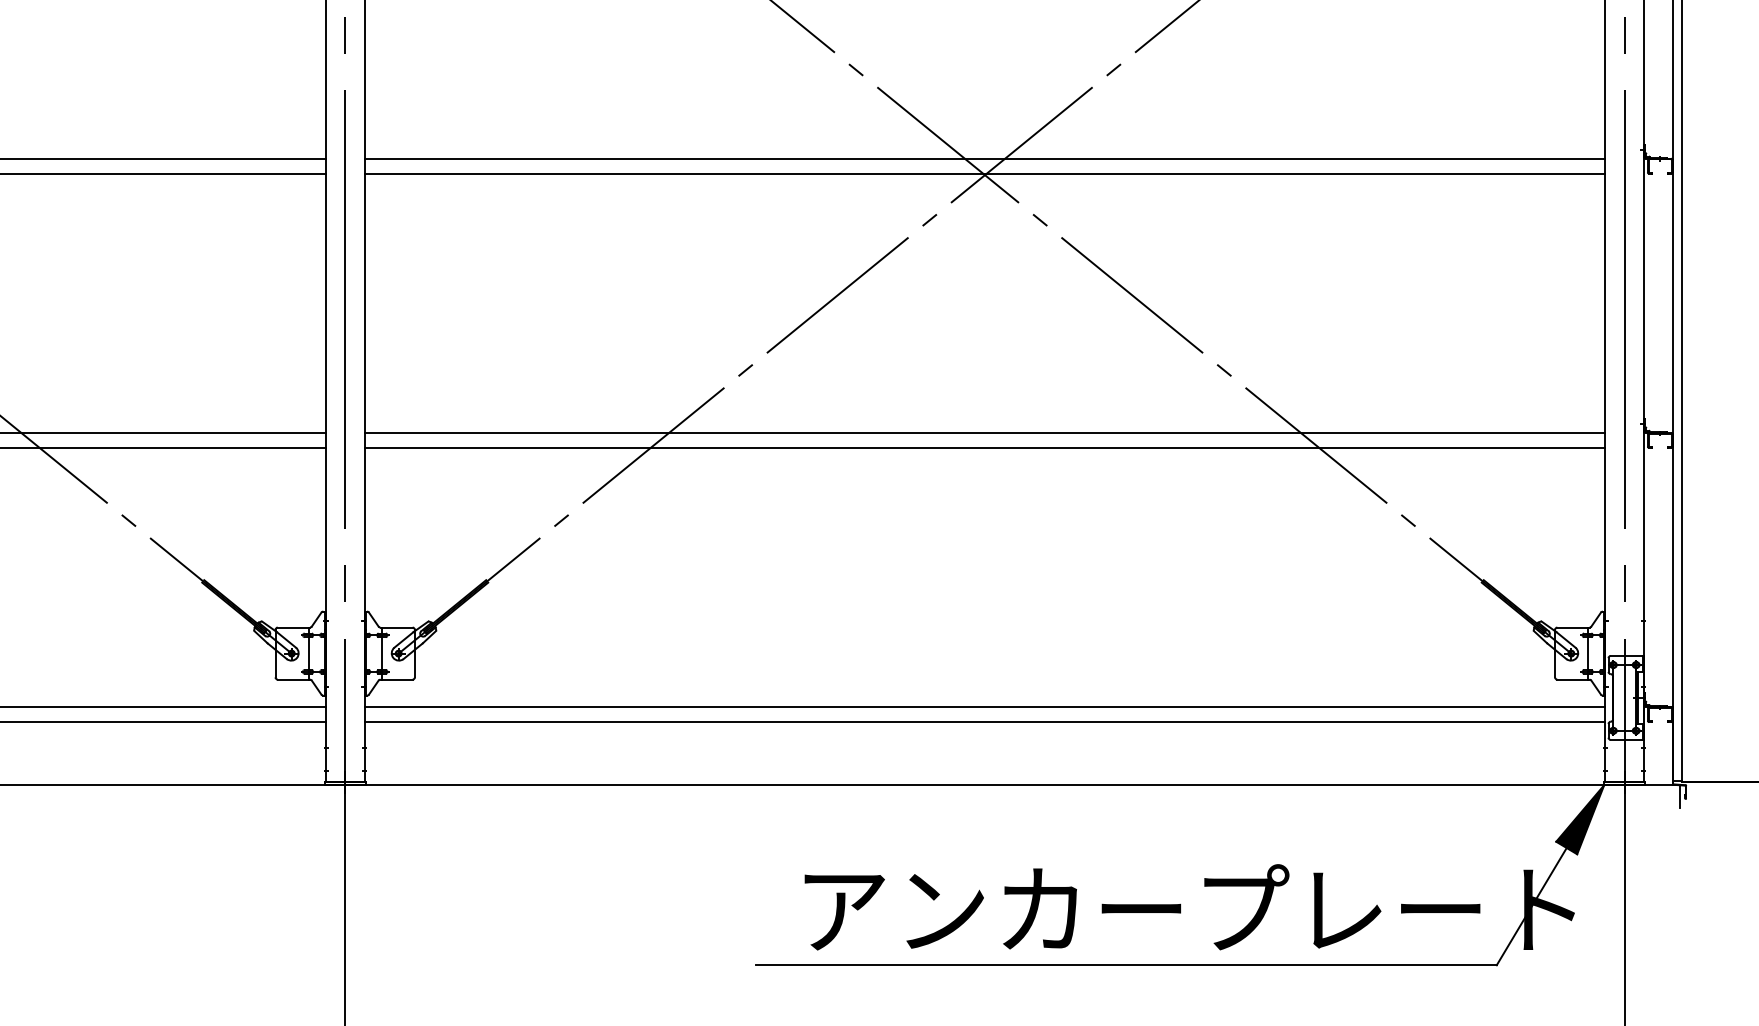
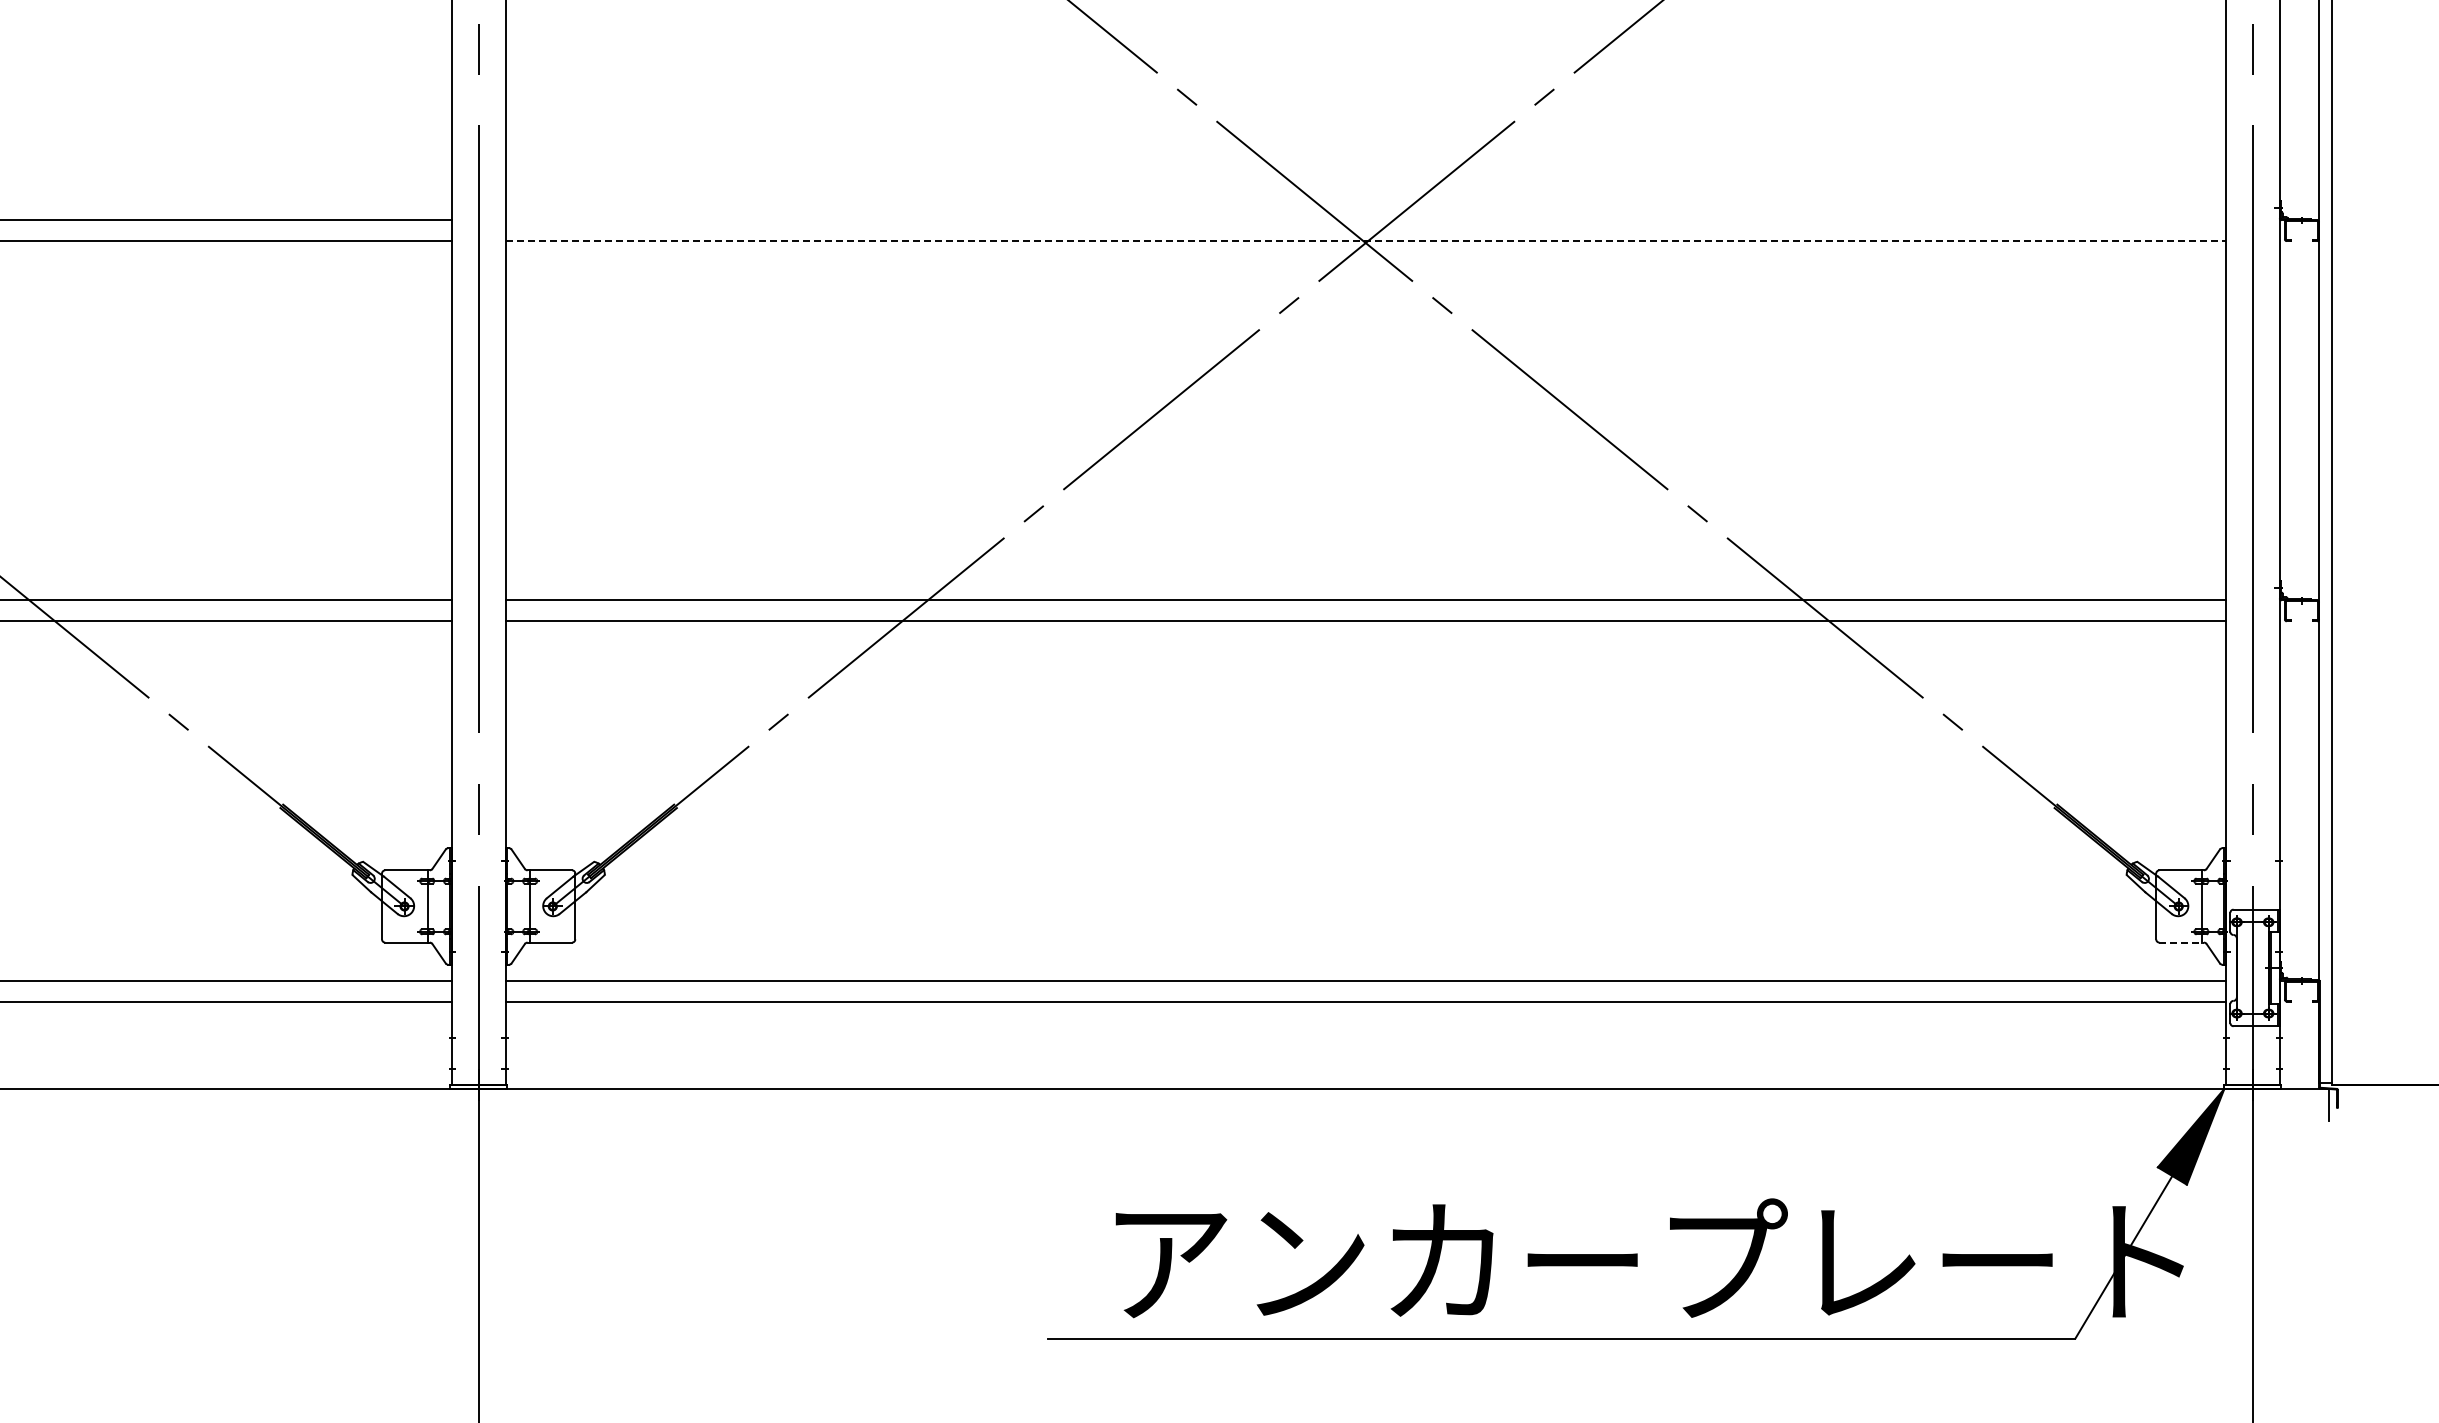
line: (984, 158) -> (1365, 220), removed
line: (985, 174) -> (1366, 241), solid -> dashed
line: (1574, 679) -> (2182, 942), solid -> dashed

